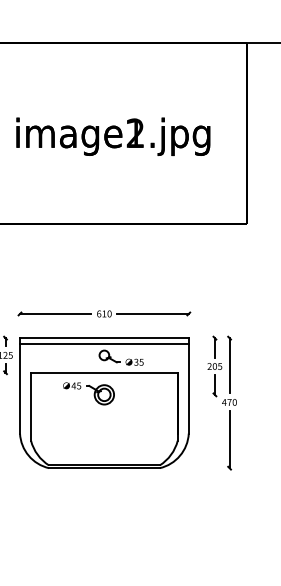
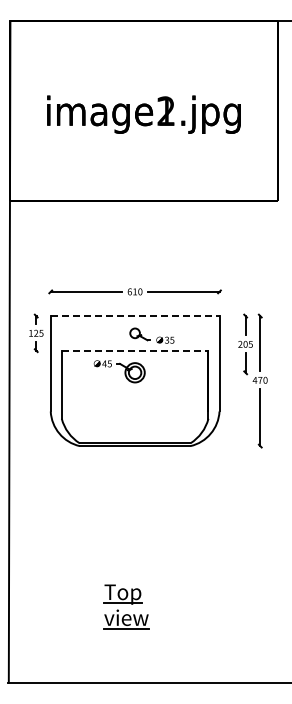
line: (104, 338) -> (135, 316), solid -> dashed
line: (103, 343) -> (134, 321), removed
line: (104, 372) -> (135, 350), solid -> dashed

